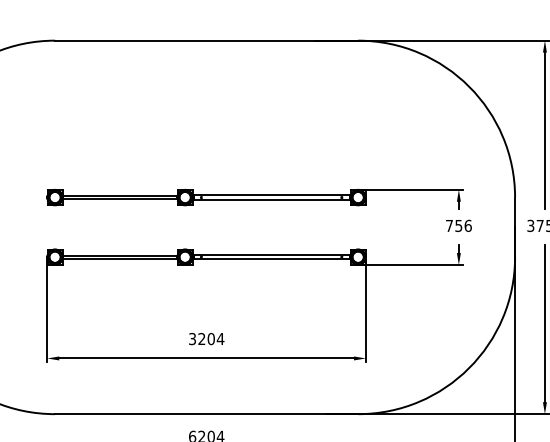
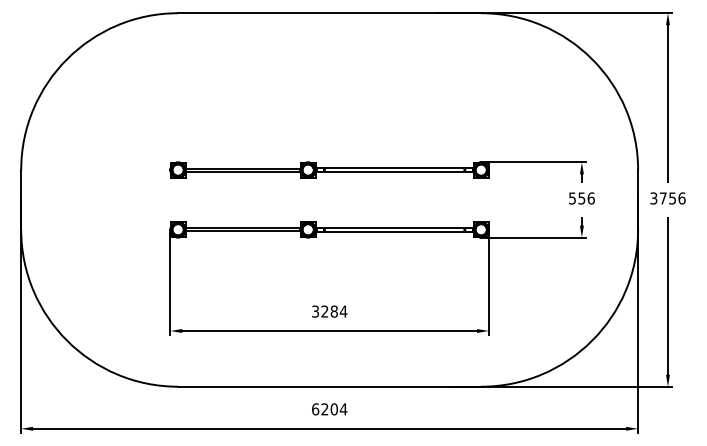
text: (449, 225) -> (572, 198), 756 -> 556
text: (210, 338) -> (333, 311), 3204 -> 3284

